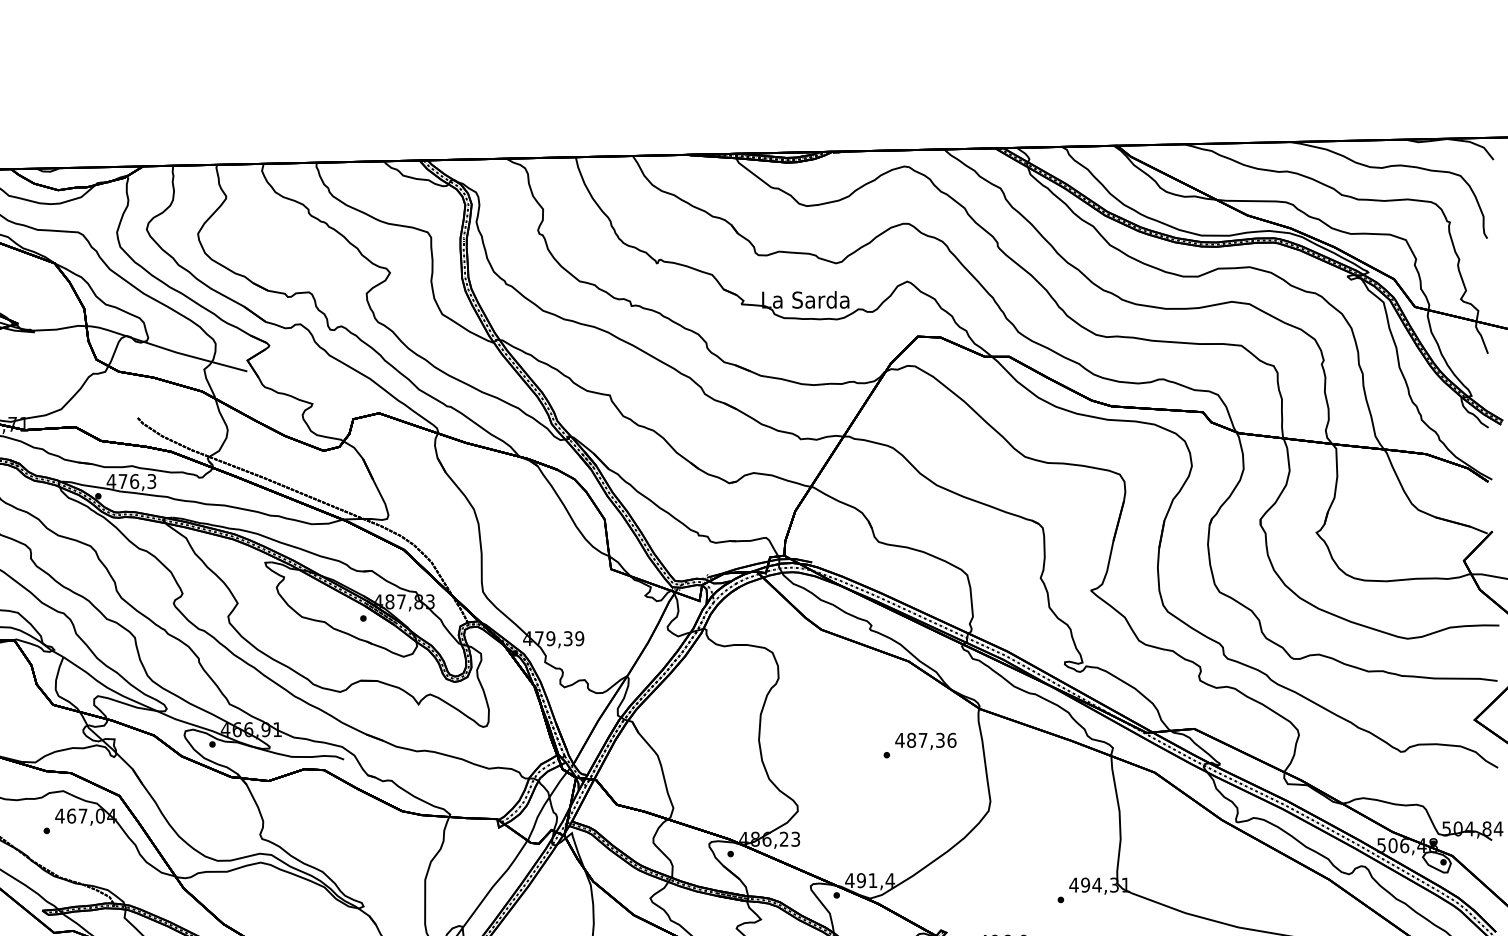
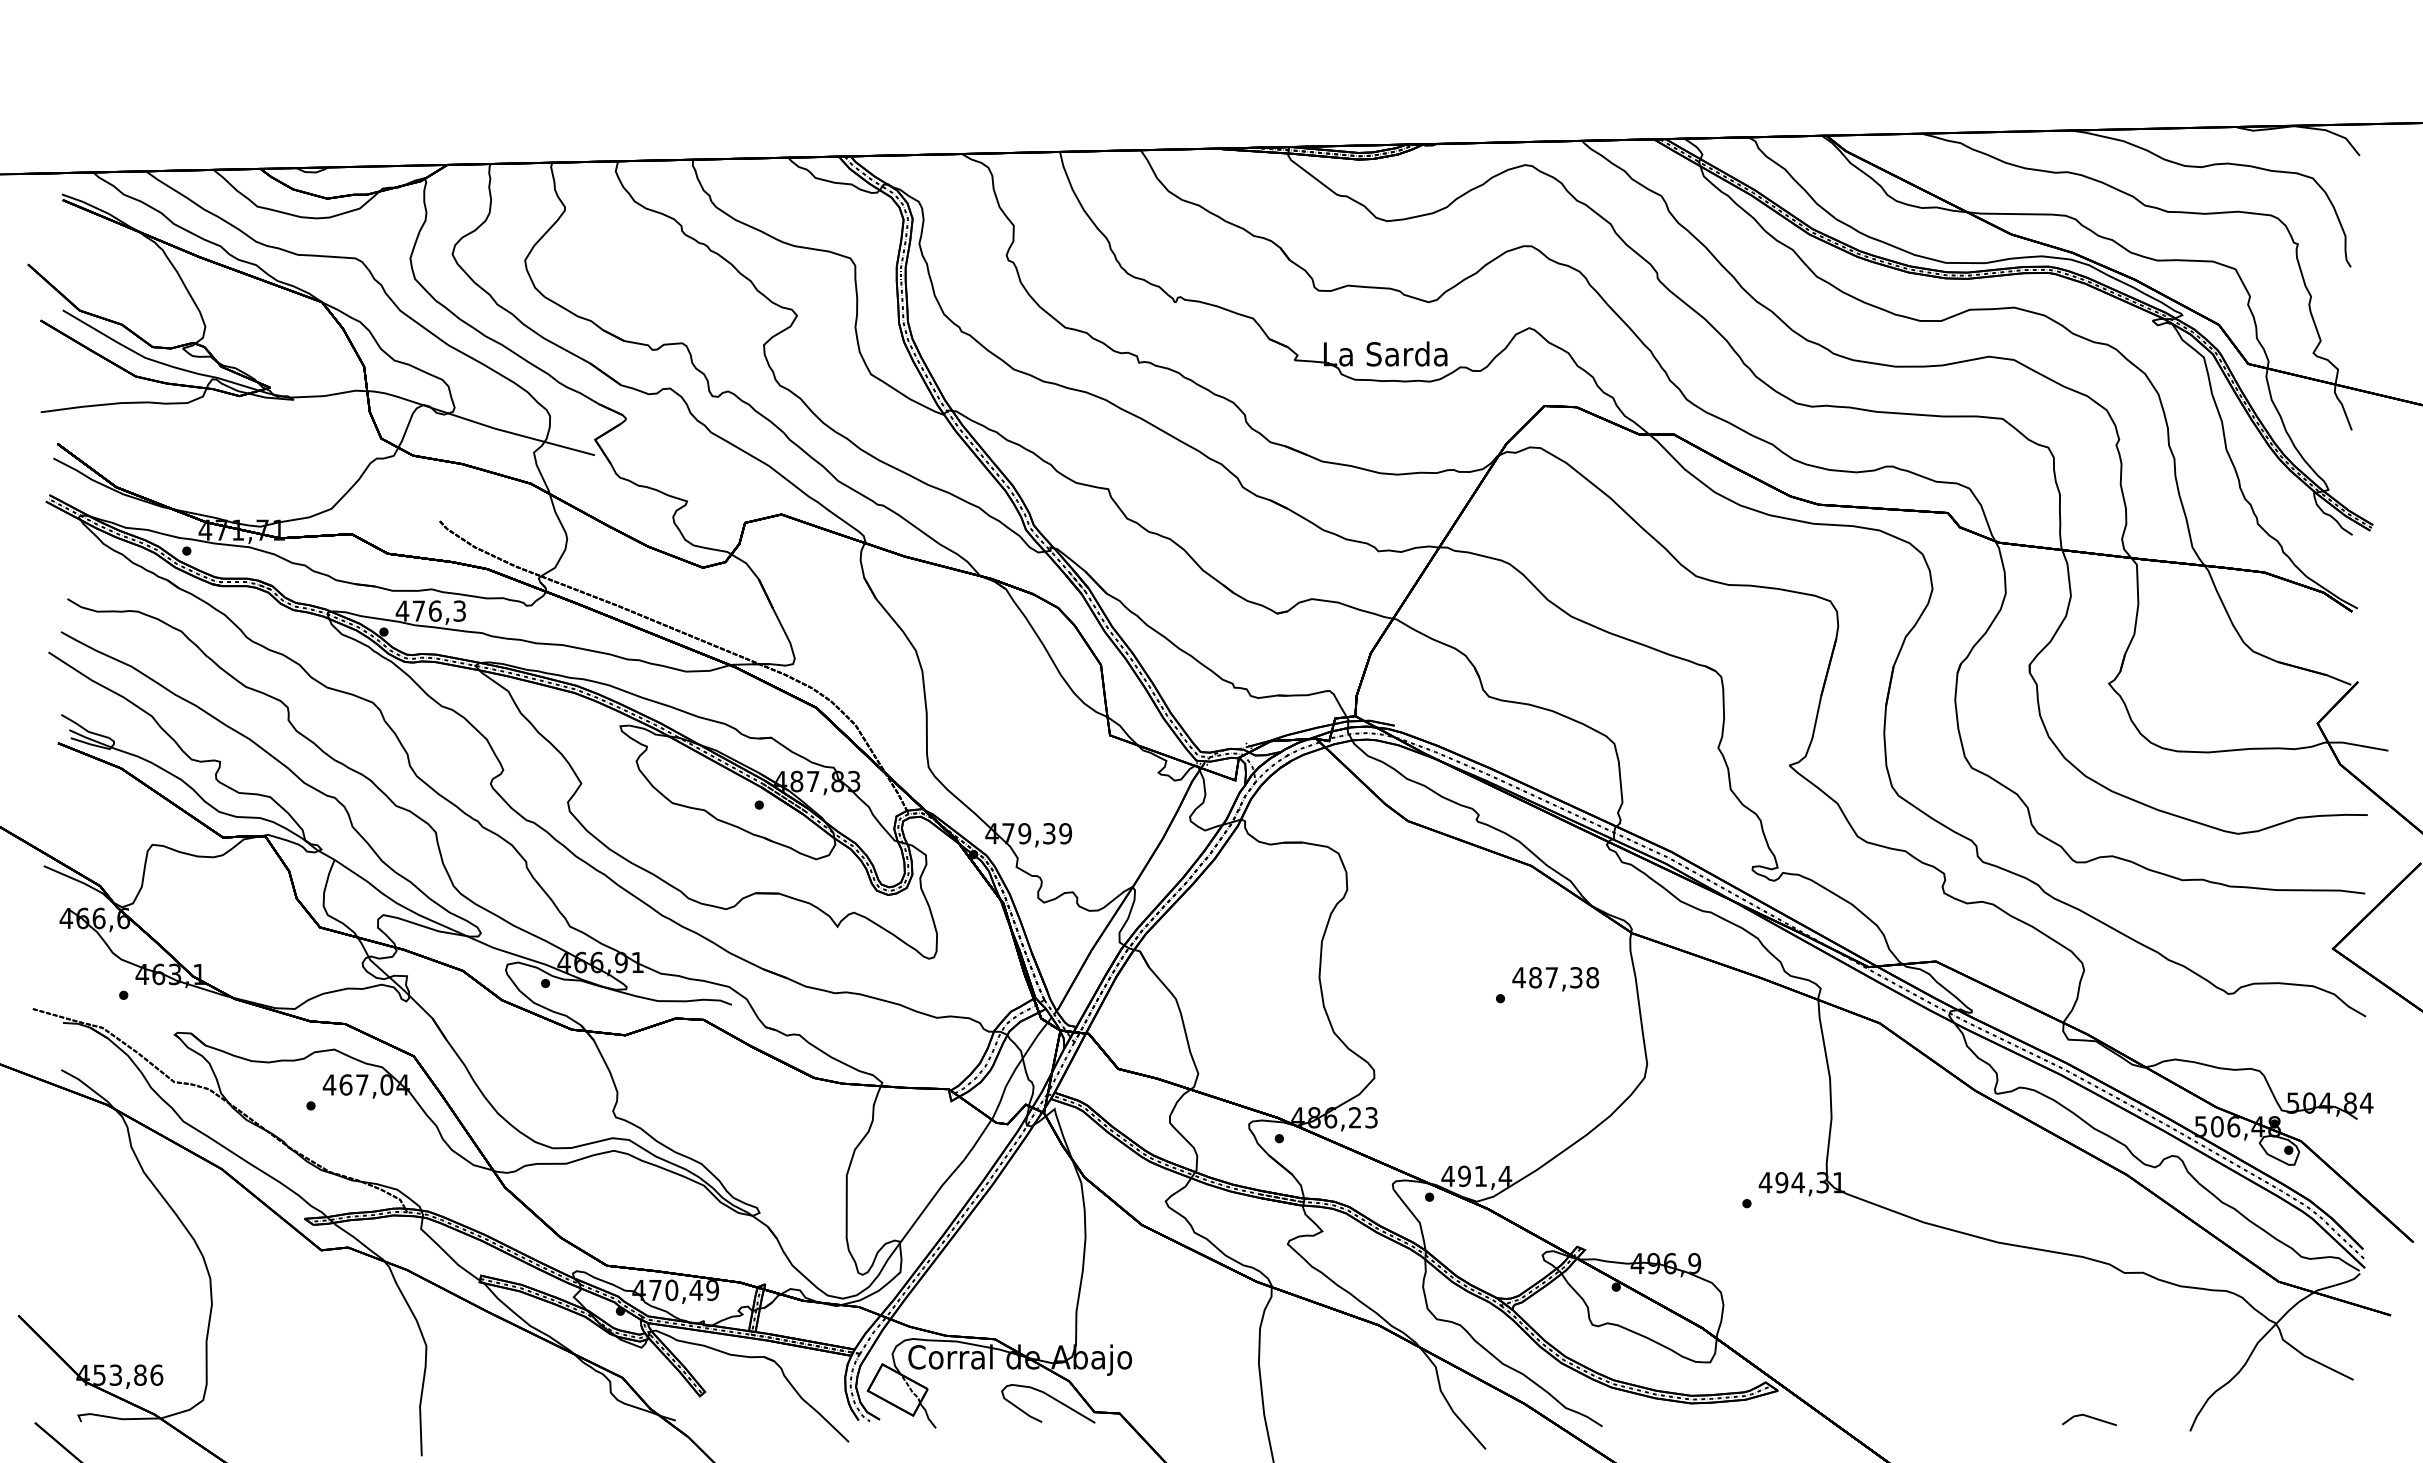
text: (951, 740) -> (1592, 977), 487,36 -> 487,38

